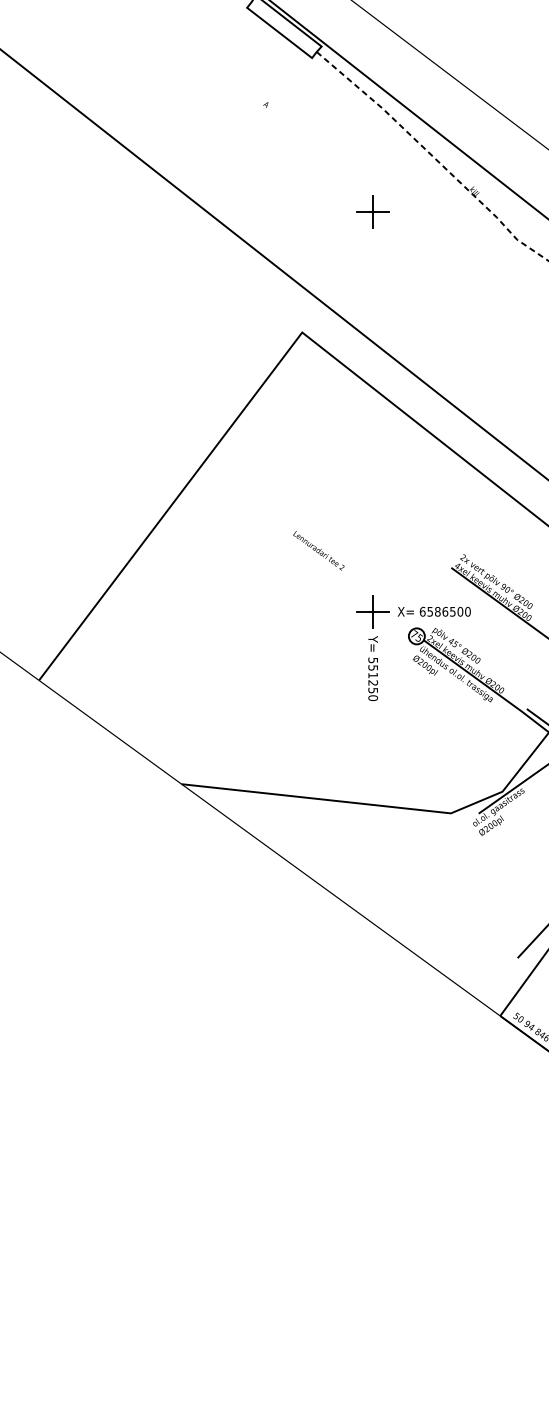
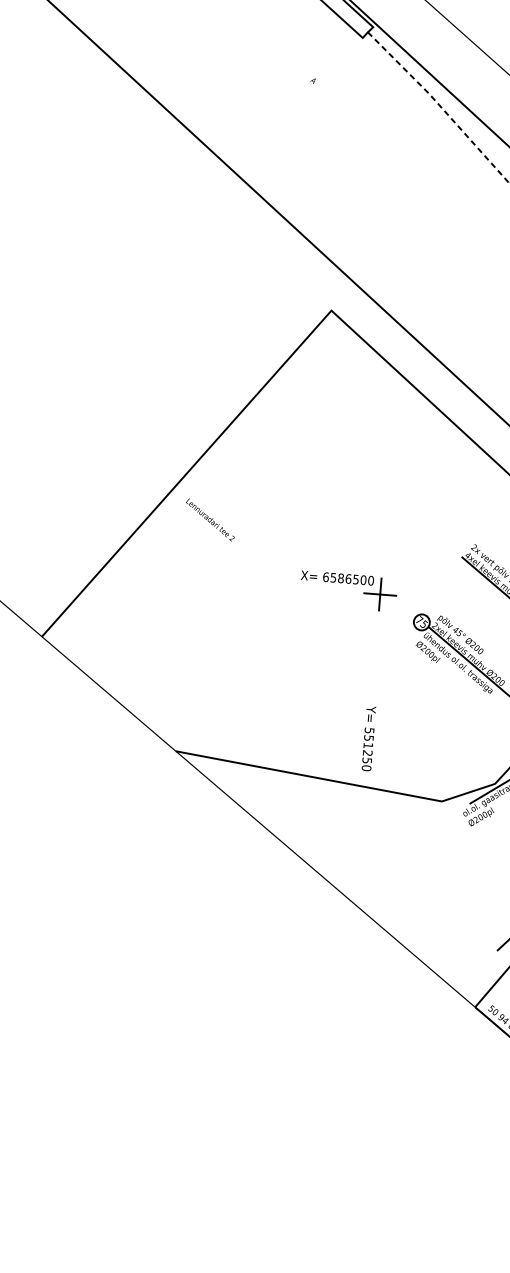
part: (372, 211) -> (410, 195), removed
text: (318, 550) -> (210, 519), moved
text: (433, 611) -> (336, 577), moved
text: (373, 668) -> (369, 738), moved

